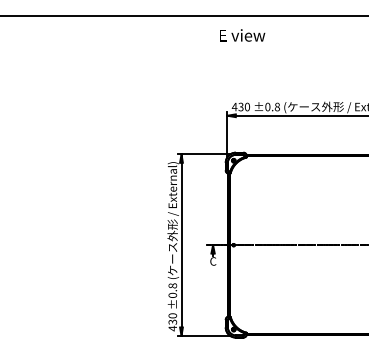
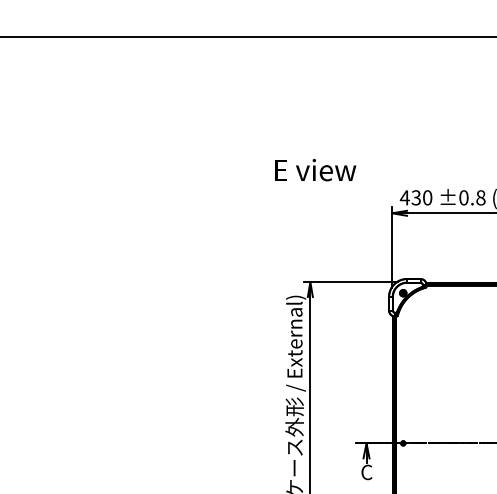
text: (242, 35) -> (315, 170), moved

